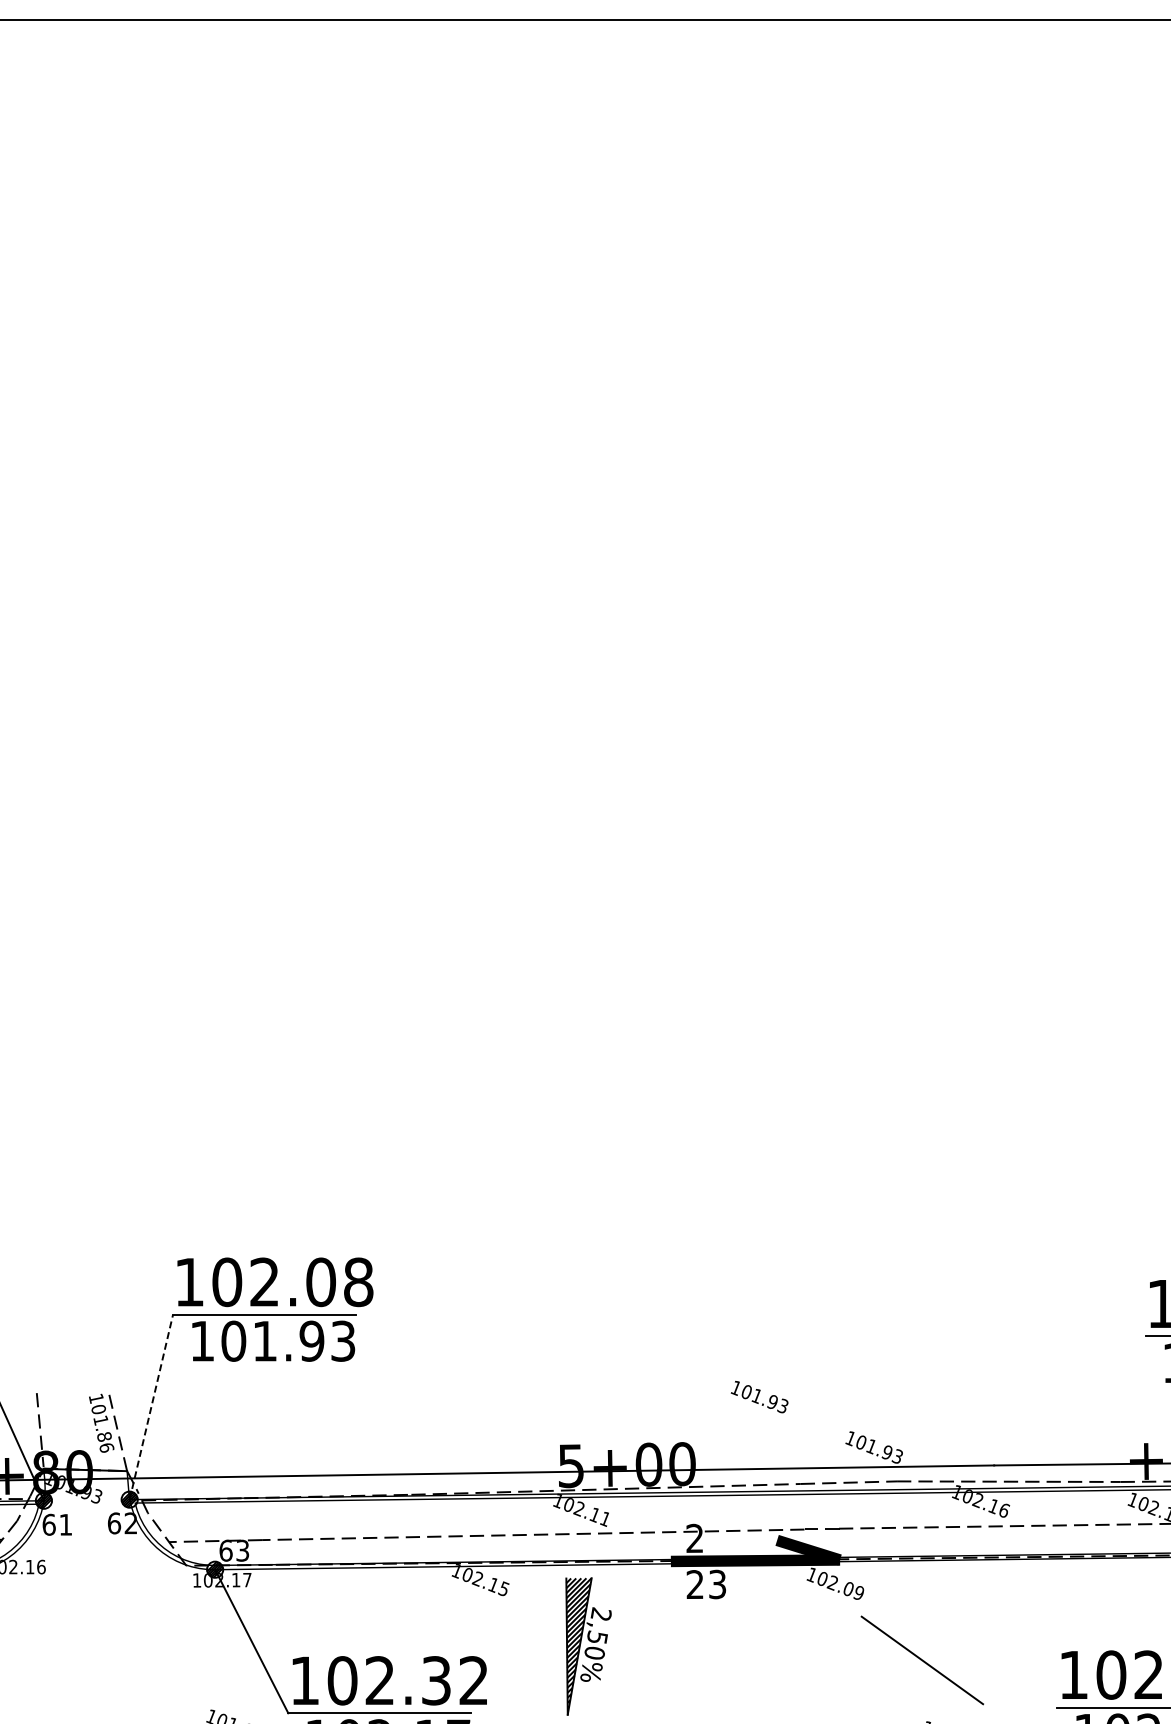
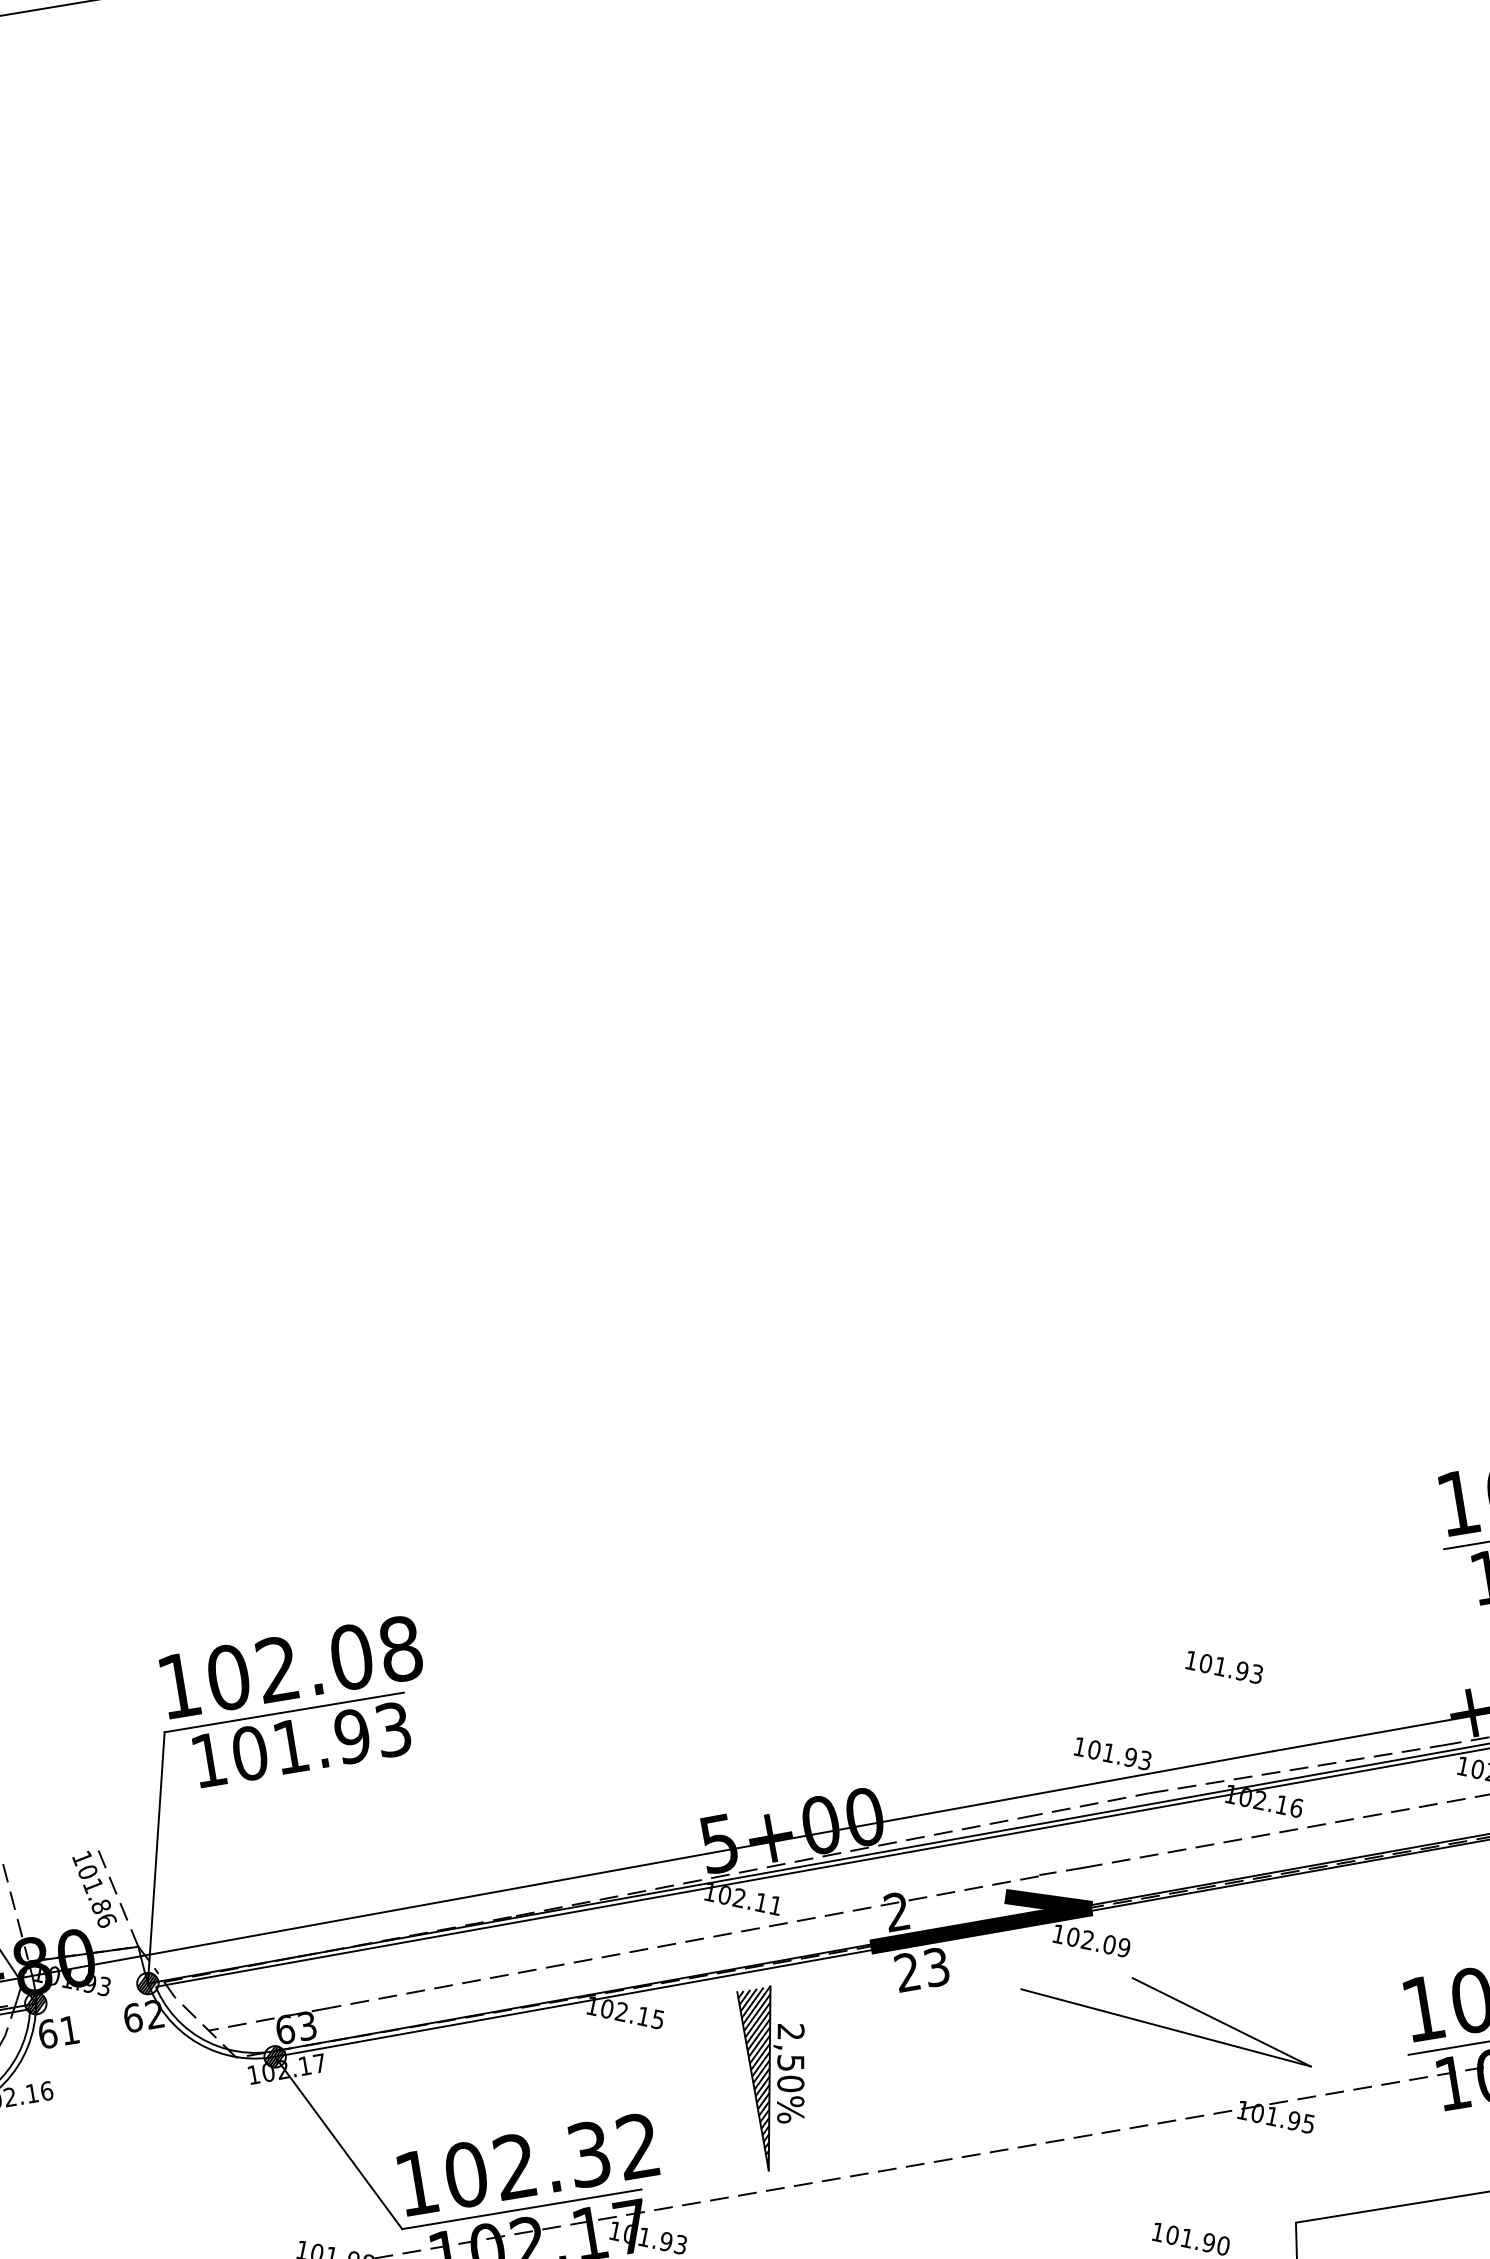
text: (759, 1396) -> (1223, 1666), moved
line: (151, 1407) -> (156, 1858), dashed -> solid
line: (880, 1657) -> (1166, 2027), added

